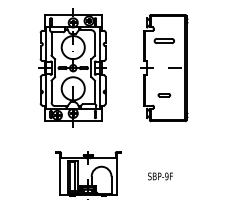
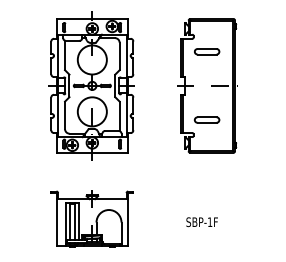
part: (163, 94) -> (206, 119), size x1.67
part: (87, 173) -> (91, 218), moved
text: (166, 176) -> (209, 222), SBP-9F -> SBP-1F

